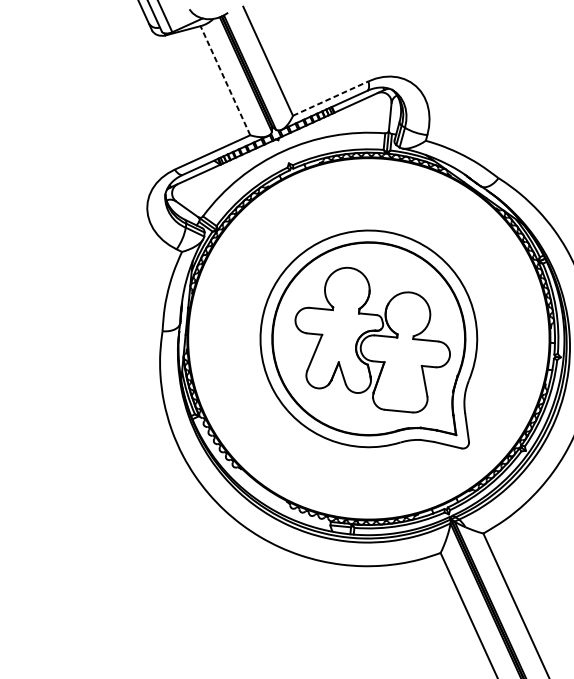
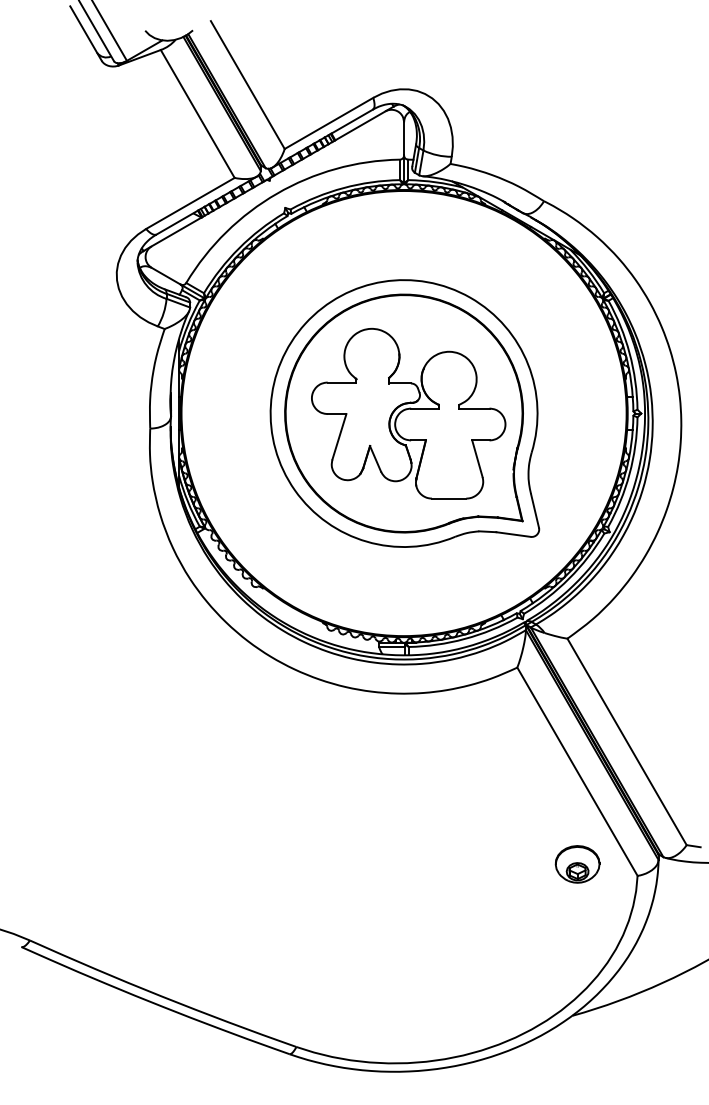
line: (225, 80) -> (197, 113), dashed -> solid
line: (331, 98) -> (329, 123), dashed -> solid

